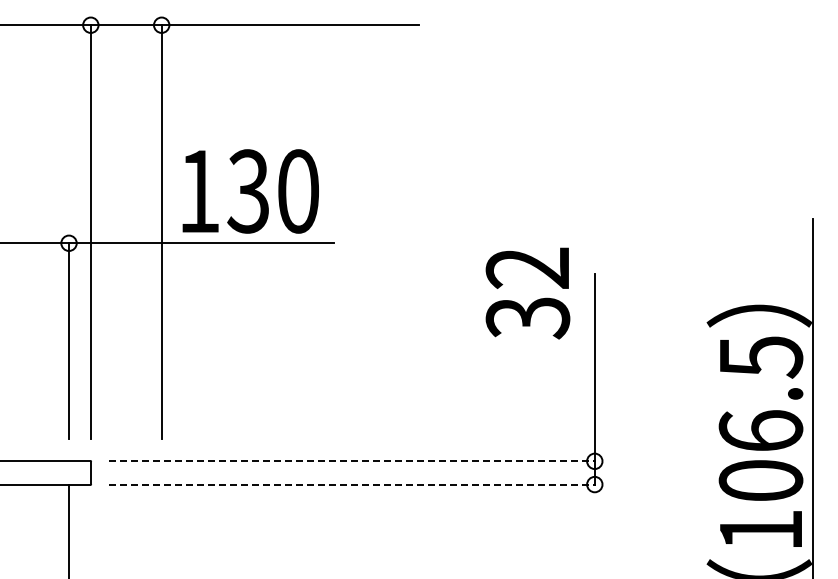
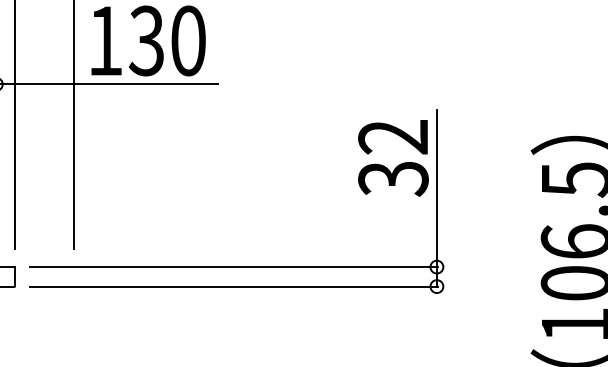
text: (527, 293) -> (393, 158), moved
line: (352, 461) -> (233, 267), dashed -> solid
line: (352, 484) -> (233, 286), dashed -> solid

